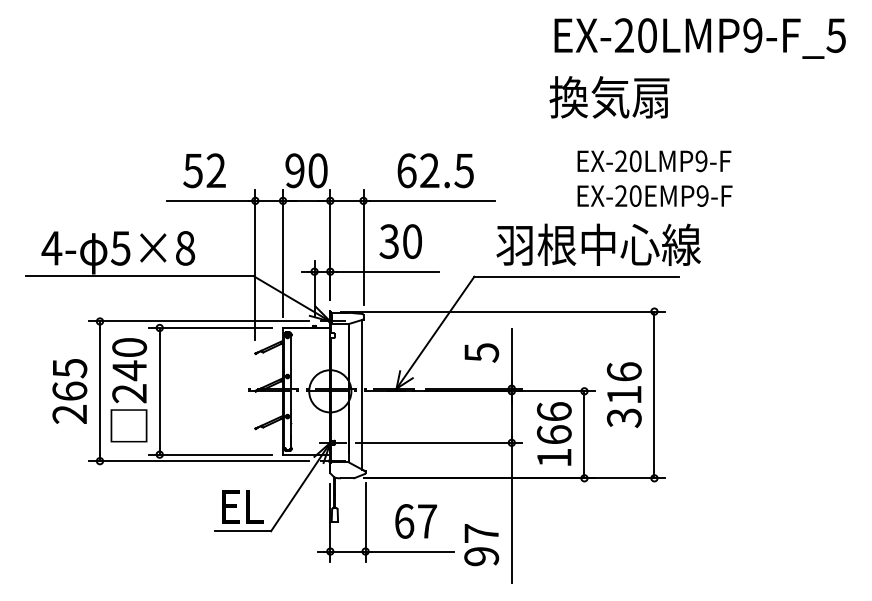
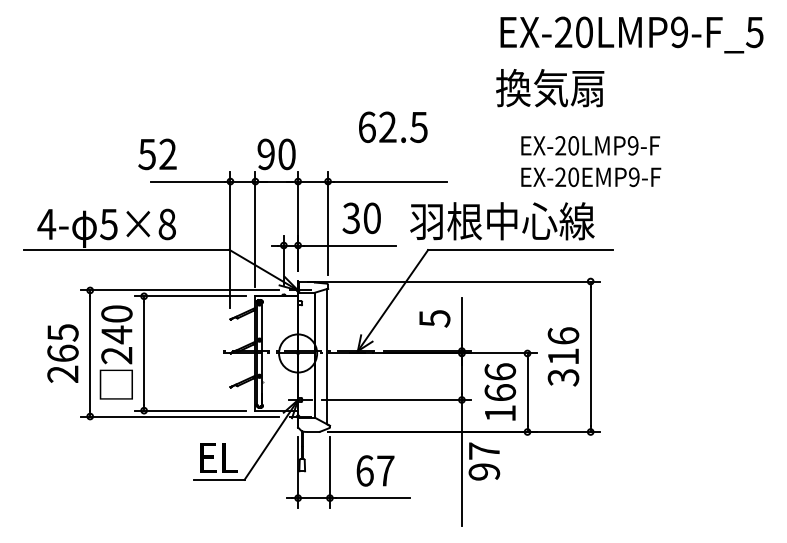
text: (204, 170) -> (157, 154), moved
text: (435, 170) -> (393, 127), moved
text: (598, 244) -> (502, 220), moved
text: (481, 545) -> (484, 461), moved

